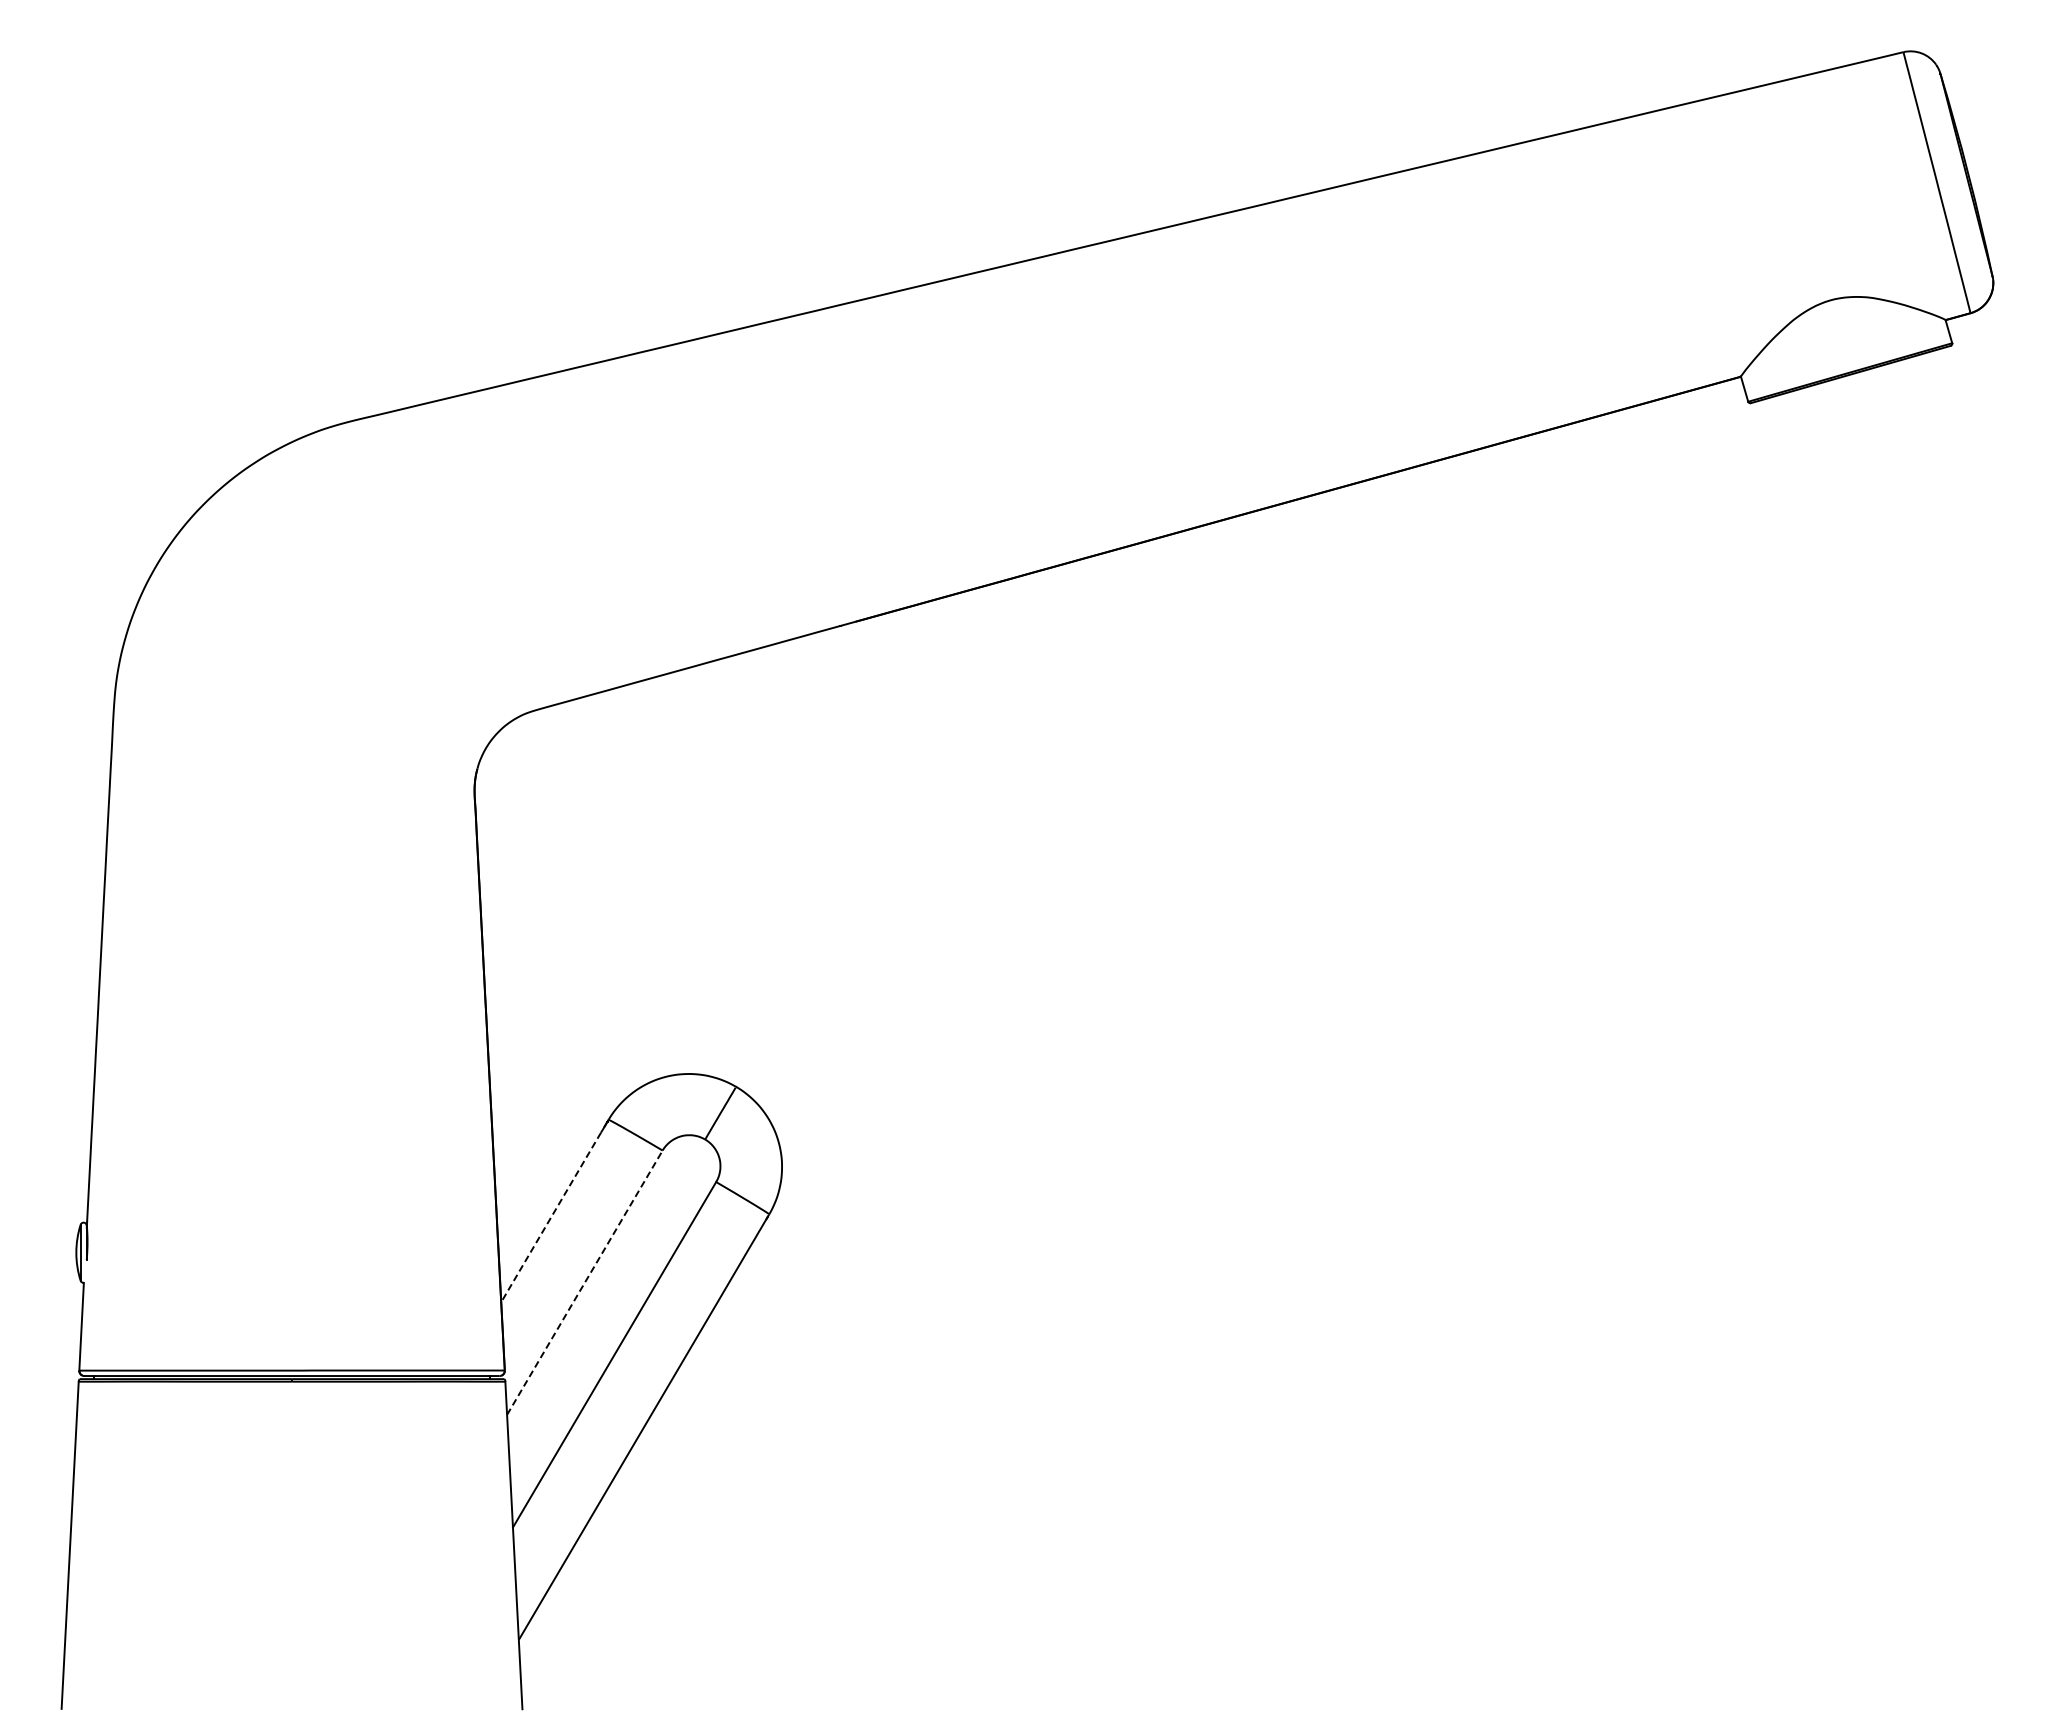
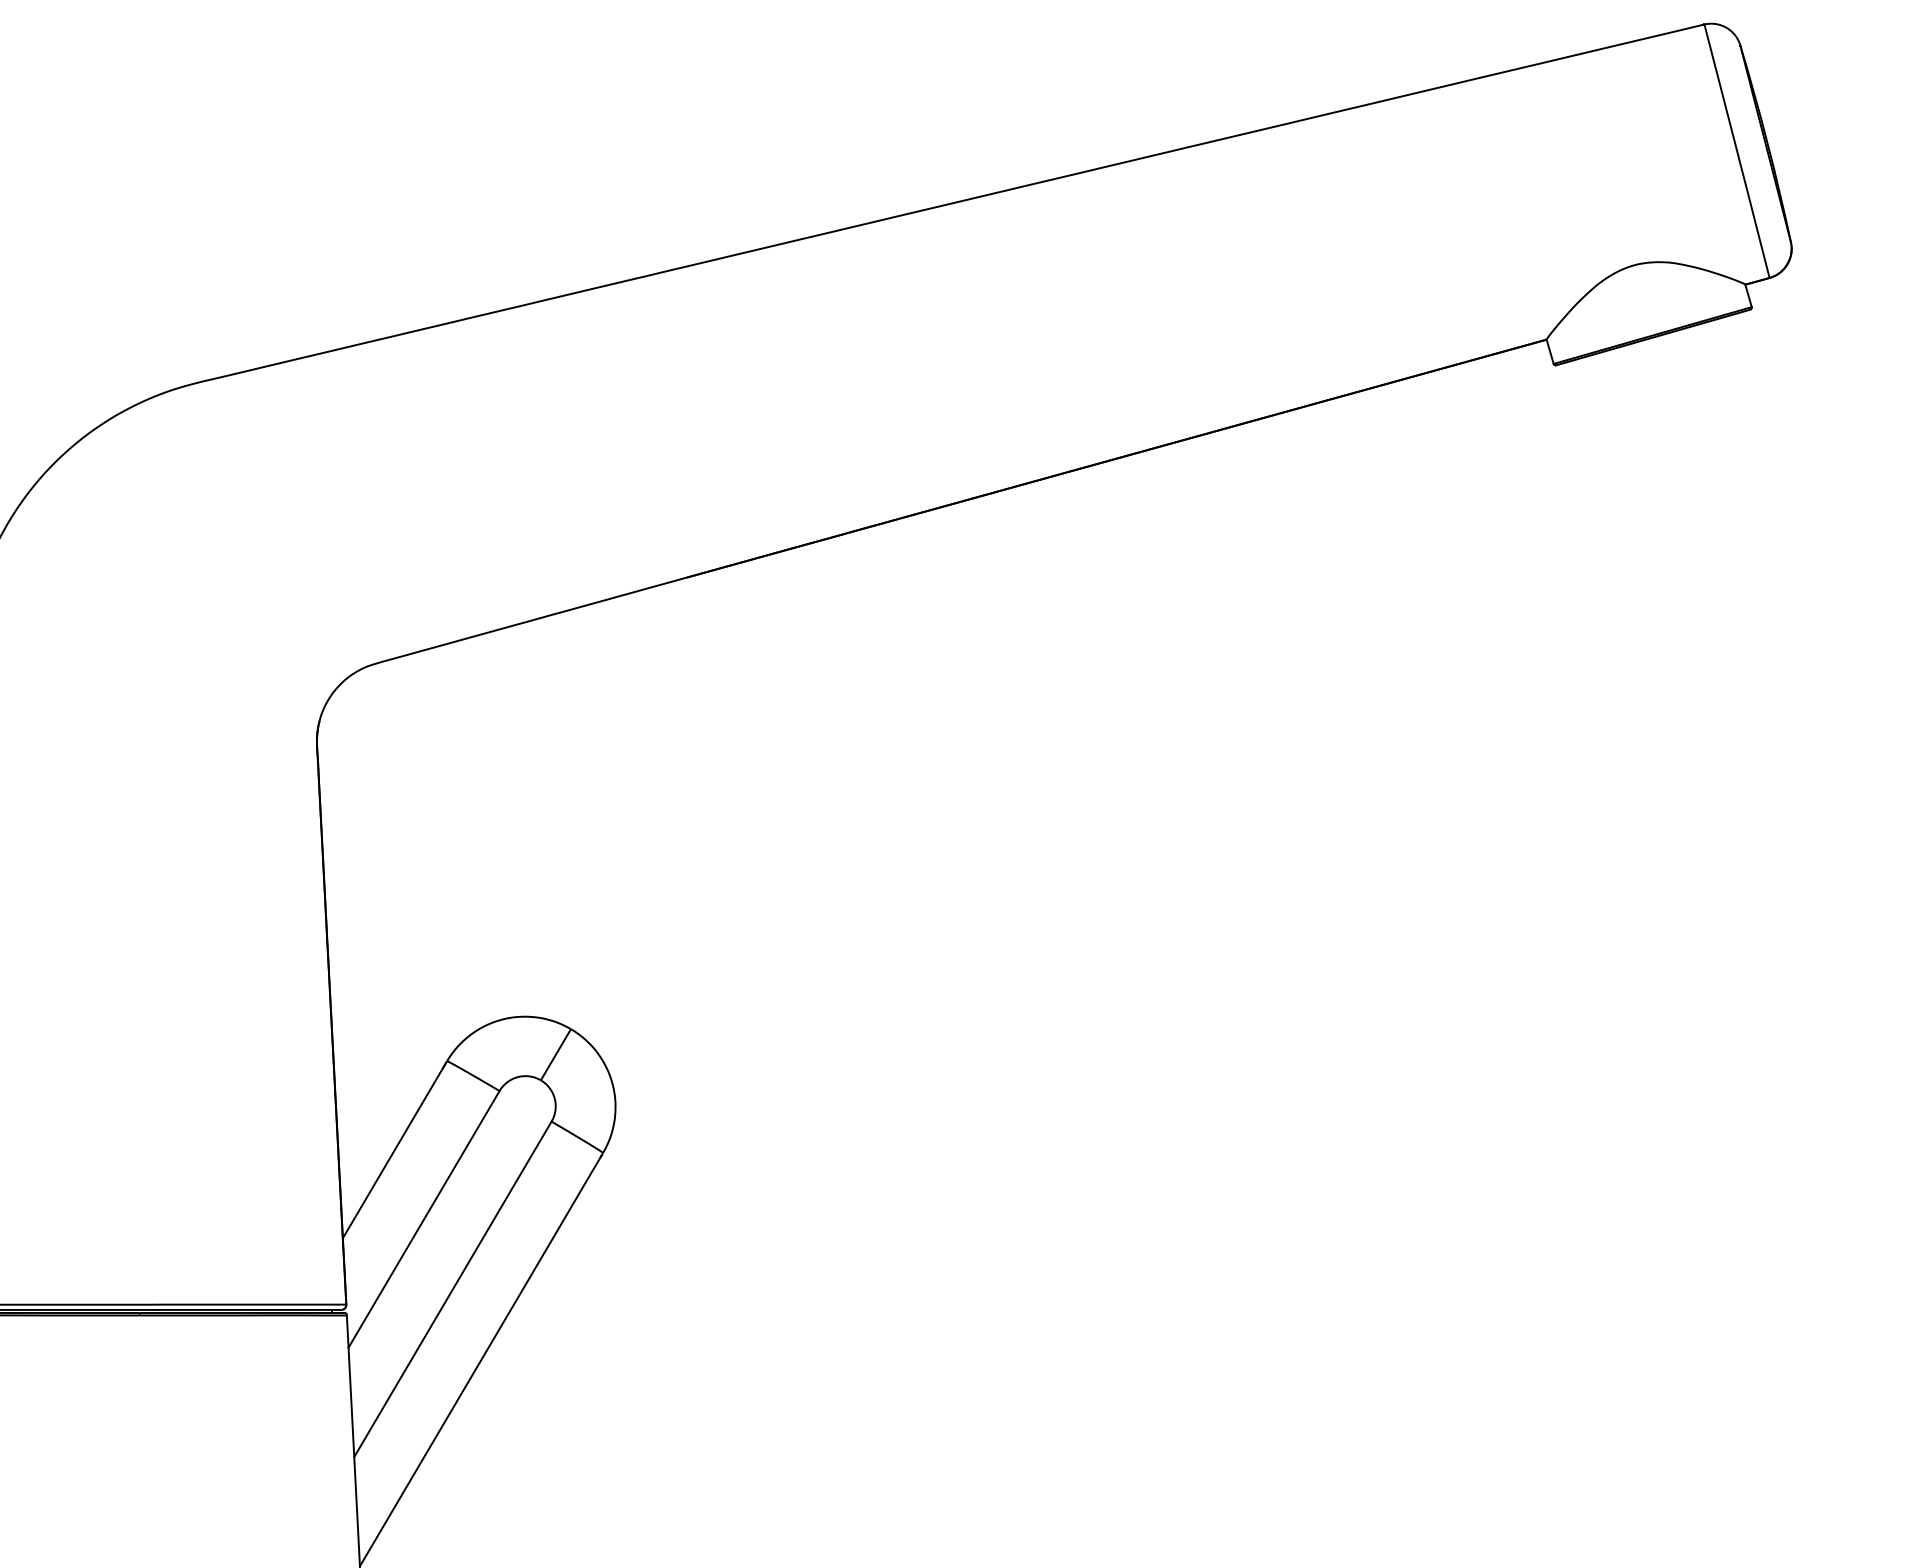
line: (550, 1217) -> (390, 1156), dashed -> solid
line: (585, 1282) -> (424, 1219), dashed -> solid

